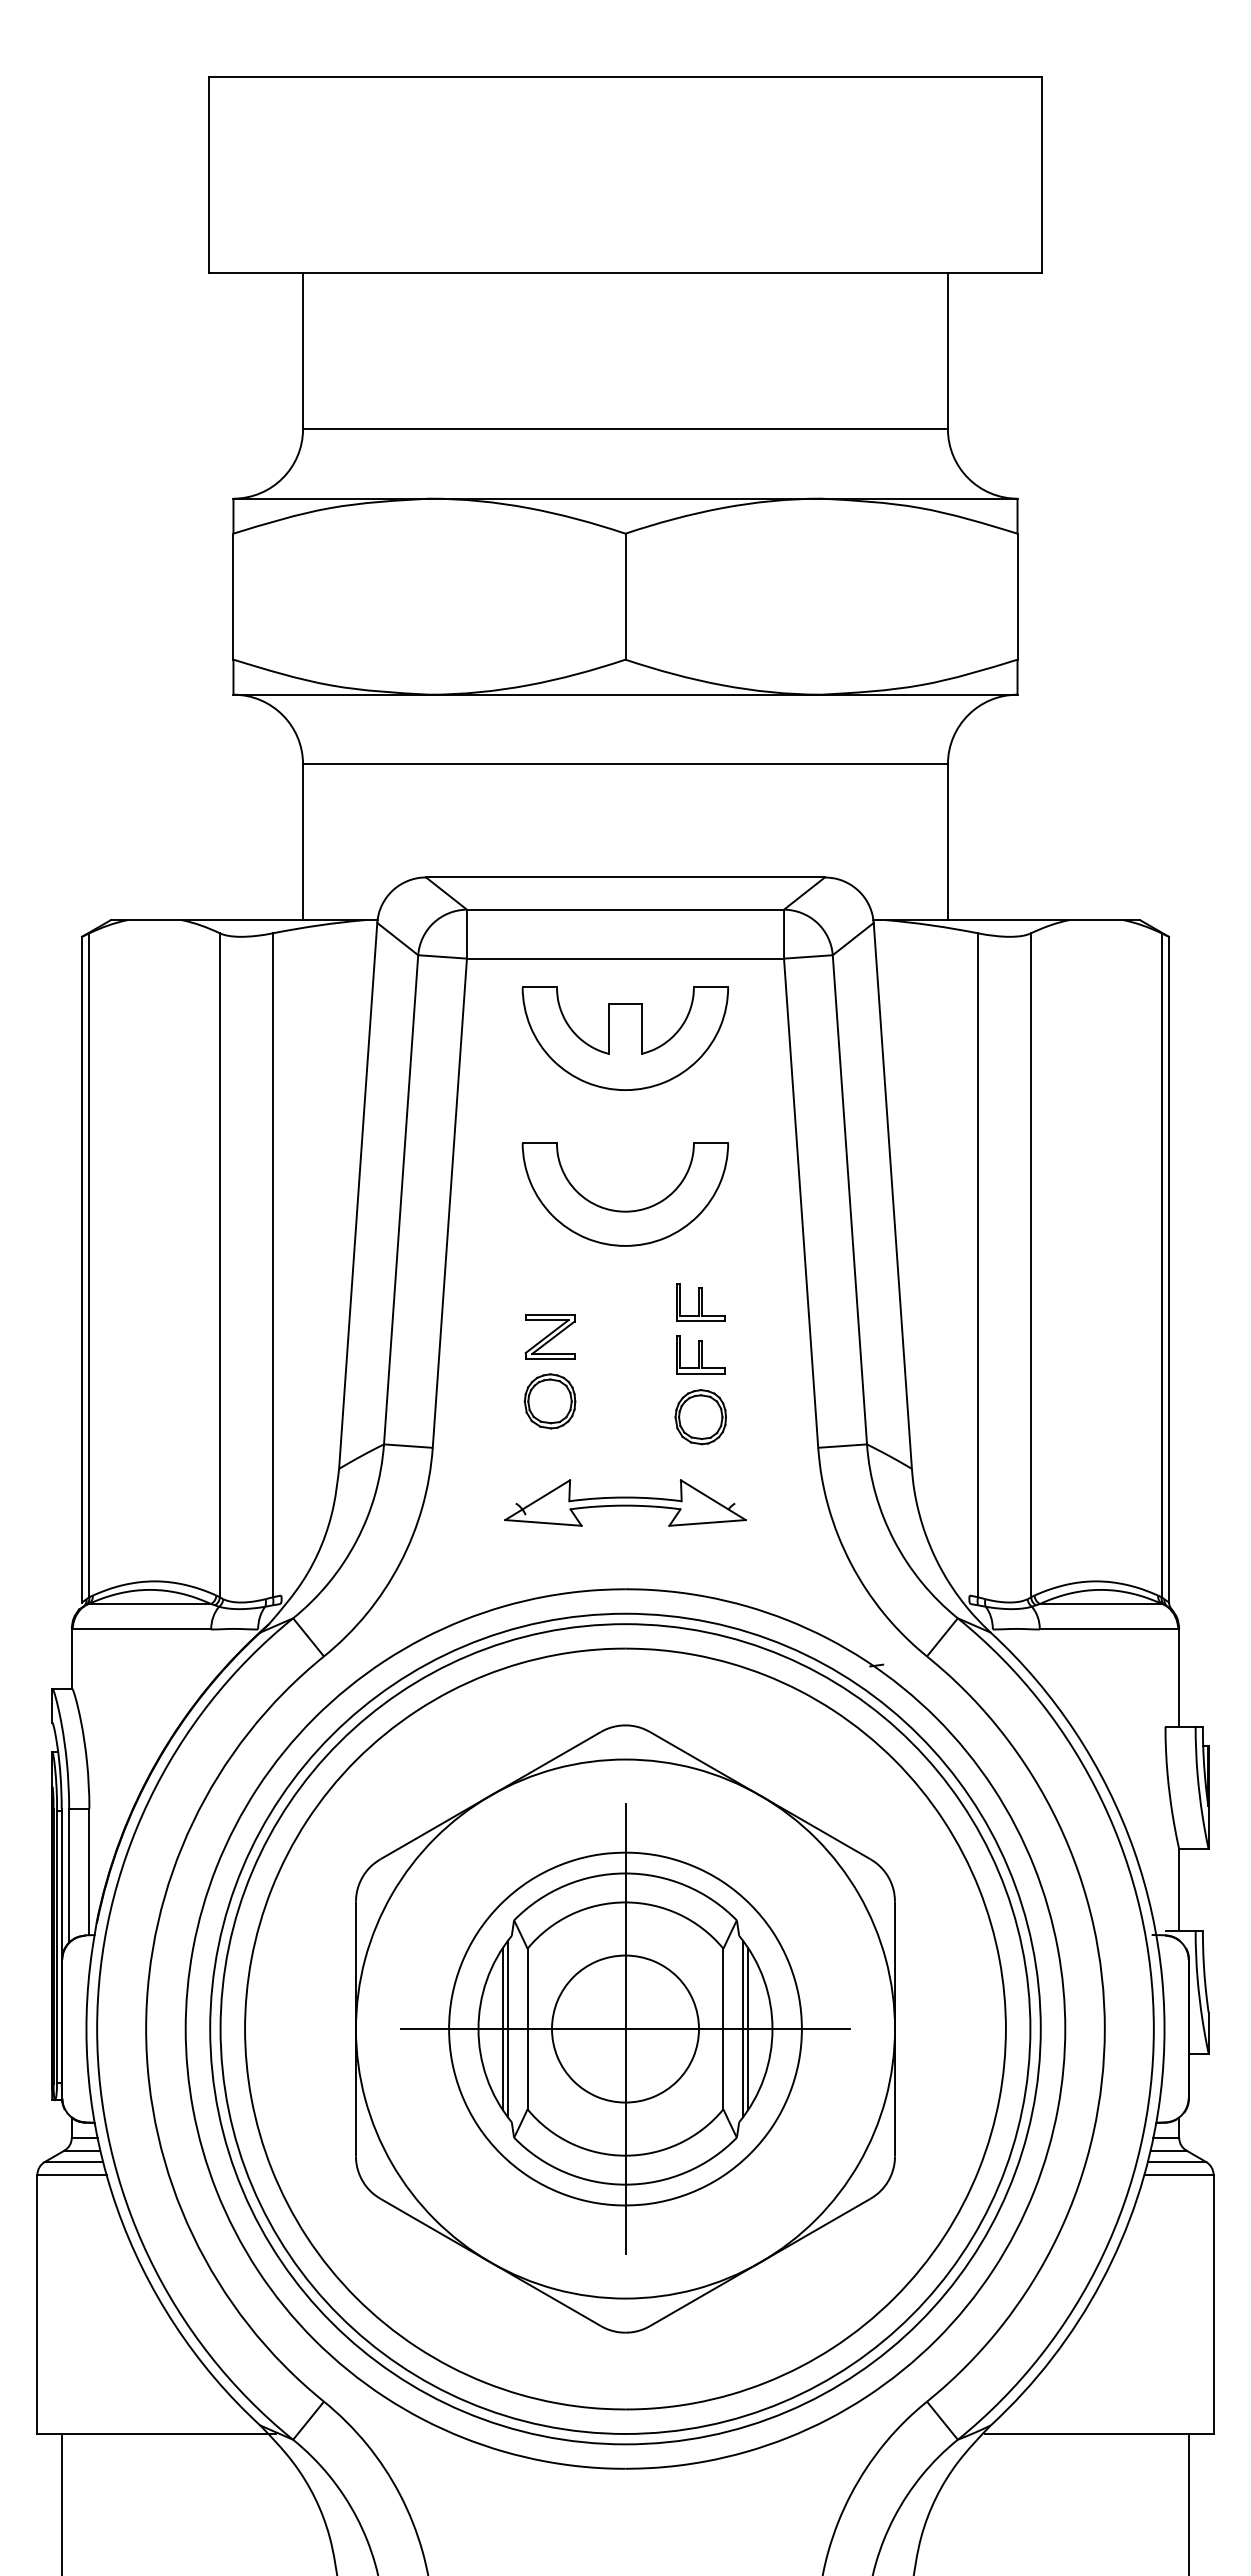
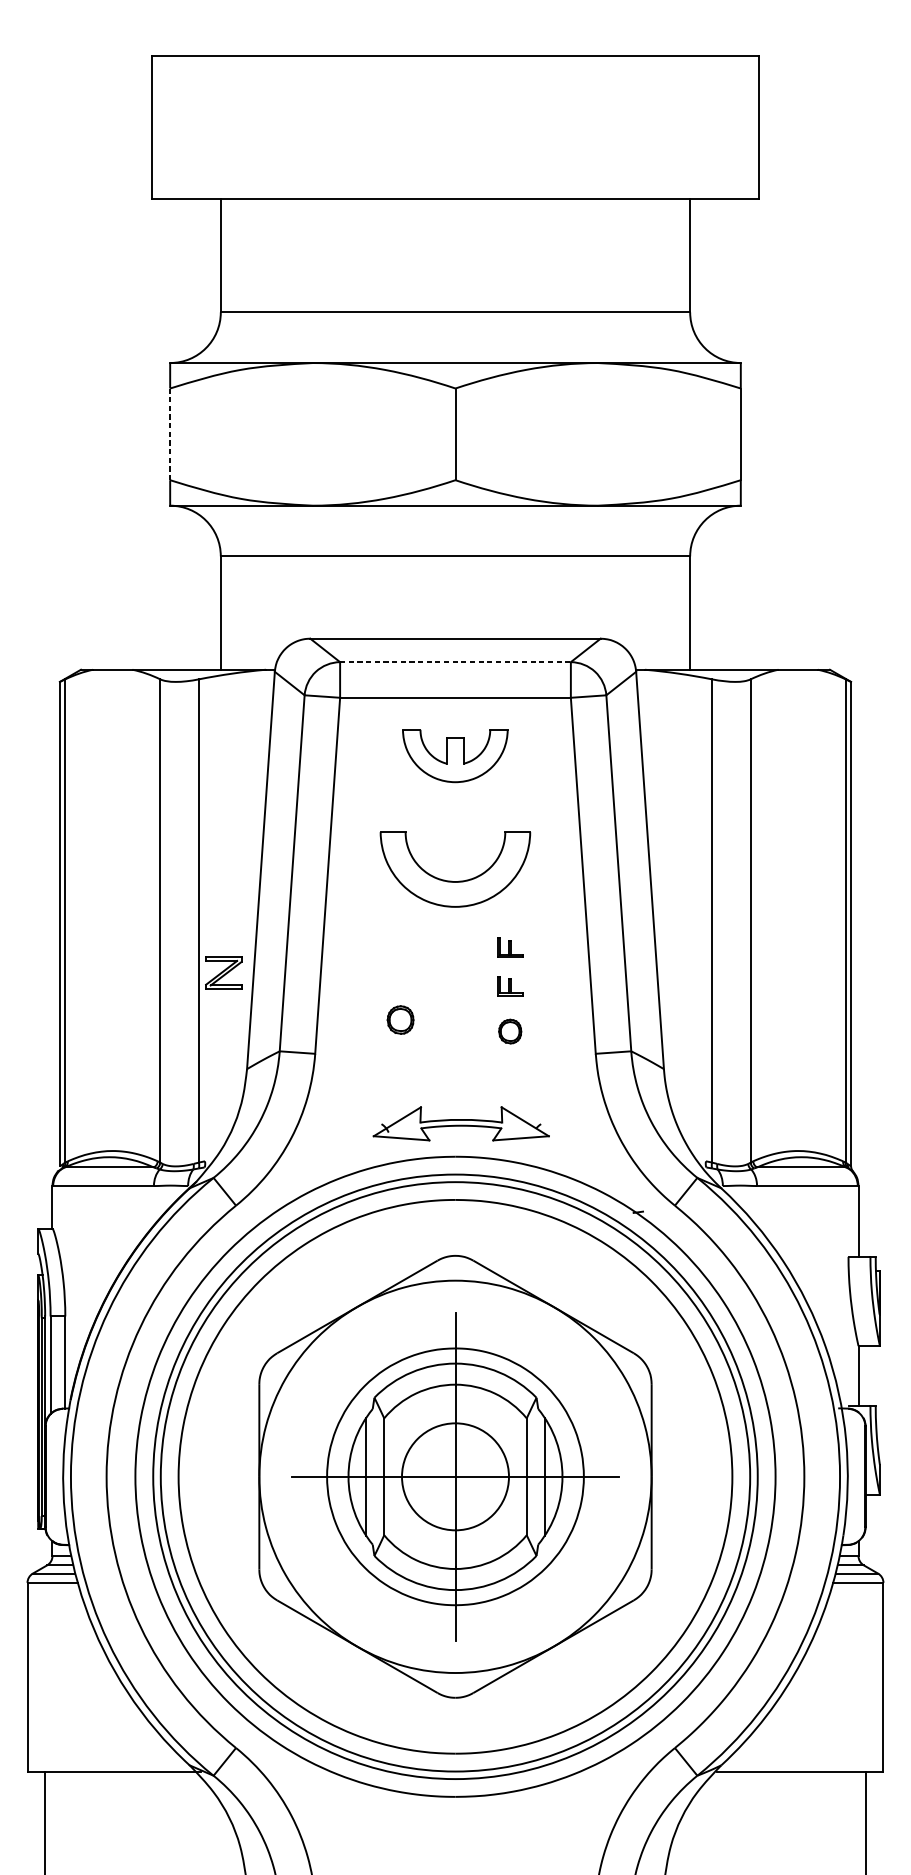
line: (233, 596) -> (170, 434), solid -> dashed
line: (625, 909) -> (455, 662), solid -> dashed
part: (624, 1038) -> (454, 755), size x0.7
part: (700, 1302) -> (510, 948), size x0.7
part: (549, 1336) -> (223, 972), moved
part: (700, 1354) -> (510, 985), size x0.7
part: (549, 1401) -> (400, 1020), size x0.7
part: (700, 1417) -> (510, 1031), size x0.6
part: (625, 1502) -> (461, 1123), moved
line: (507, 2028) -> (369, 1476), removed
line: (743, 2028) -> (541, 1476), removed

